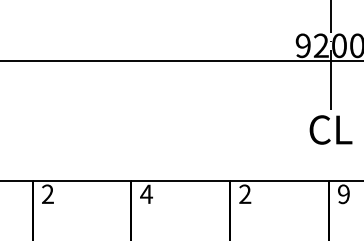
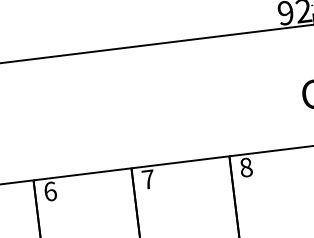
text: (146, 193) -> (148, 178), 4 -> 7
text: (48, 194) -> (51, 191), 2 -> 6
text: (245, 194) -> (246, 167), 2 -> 8

